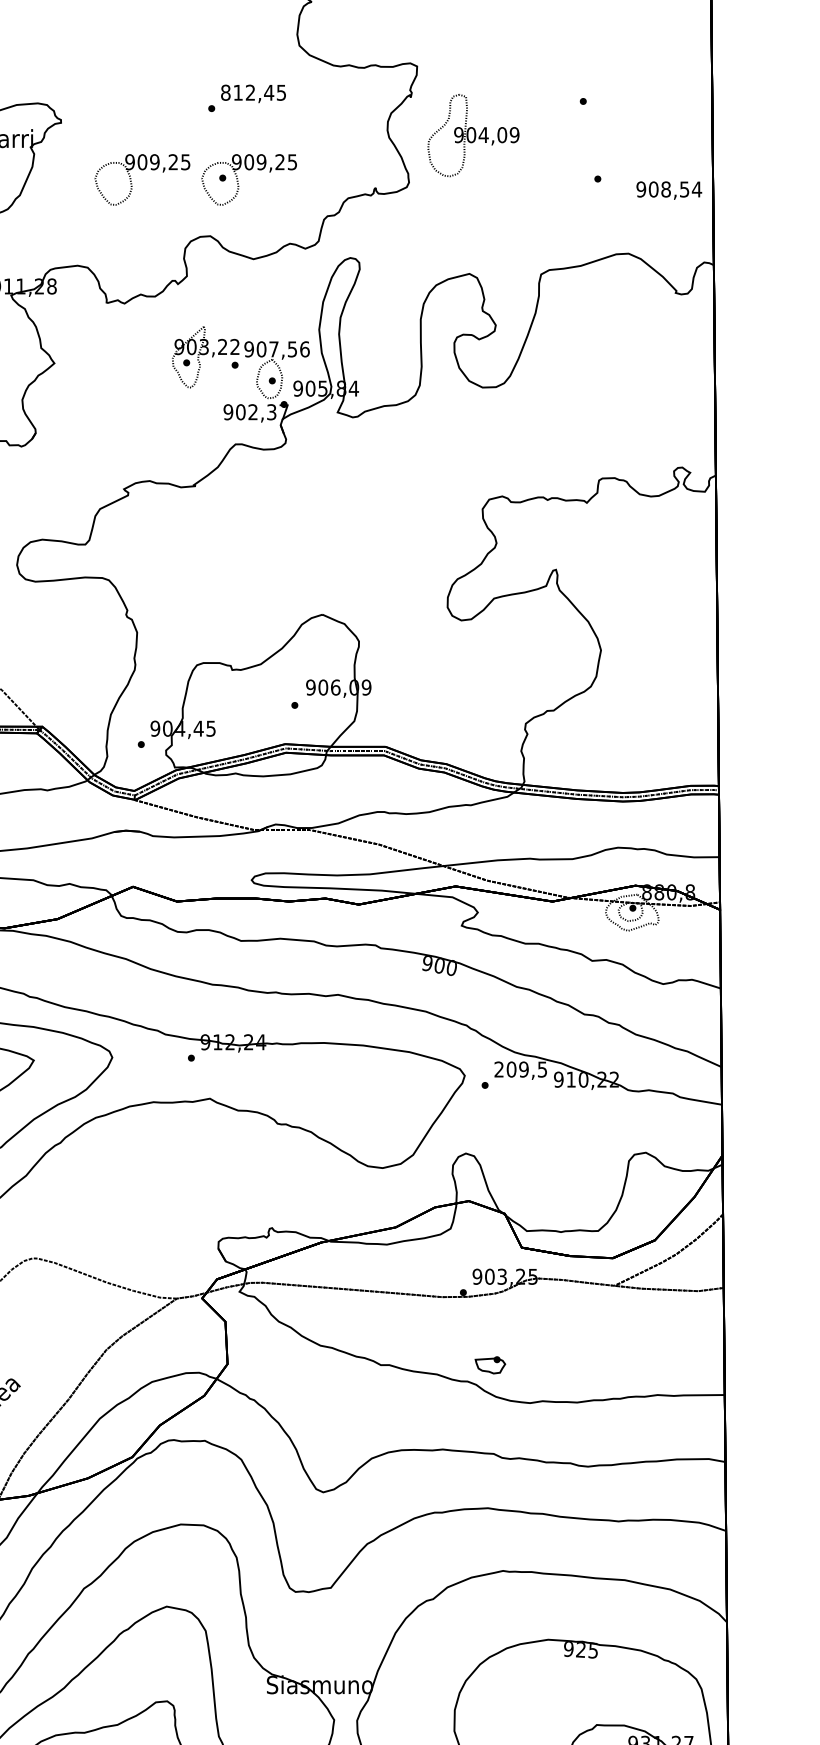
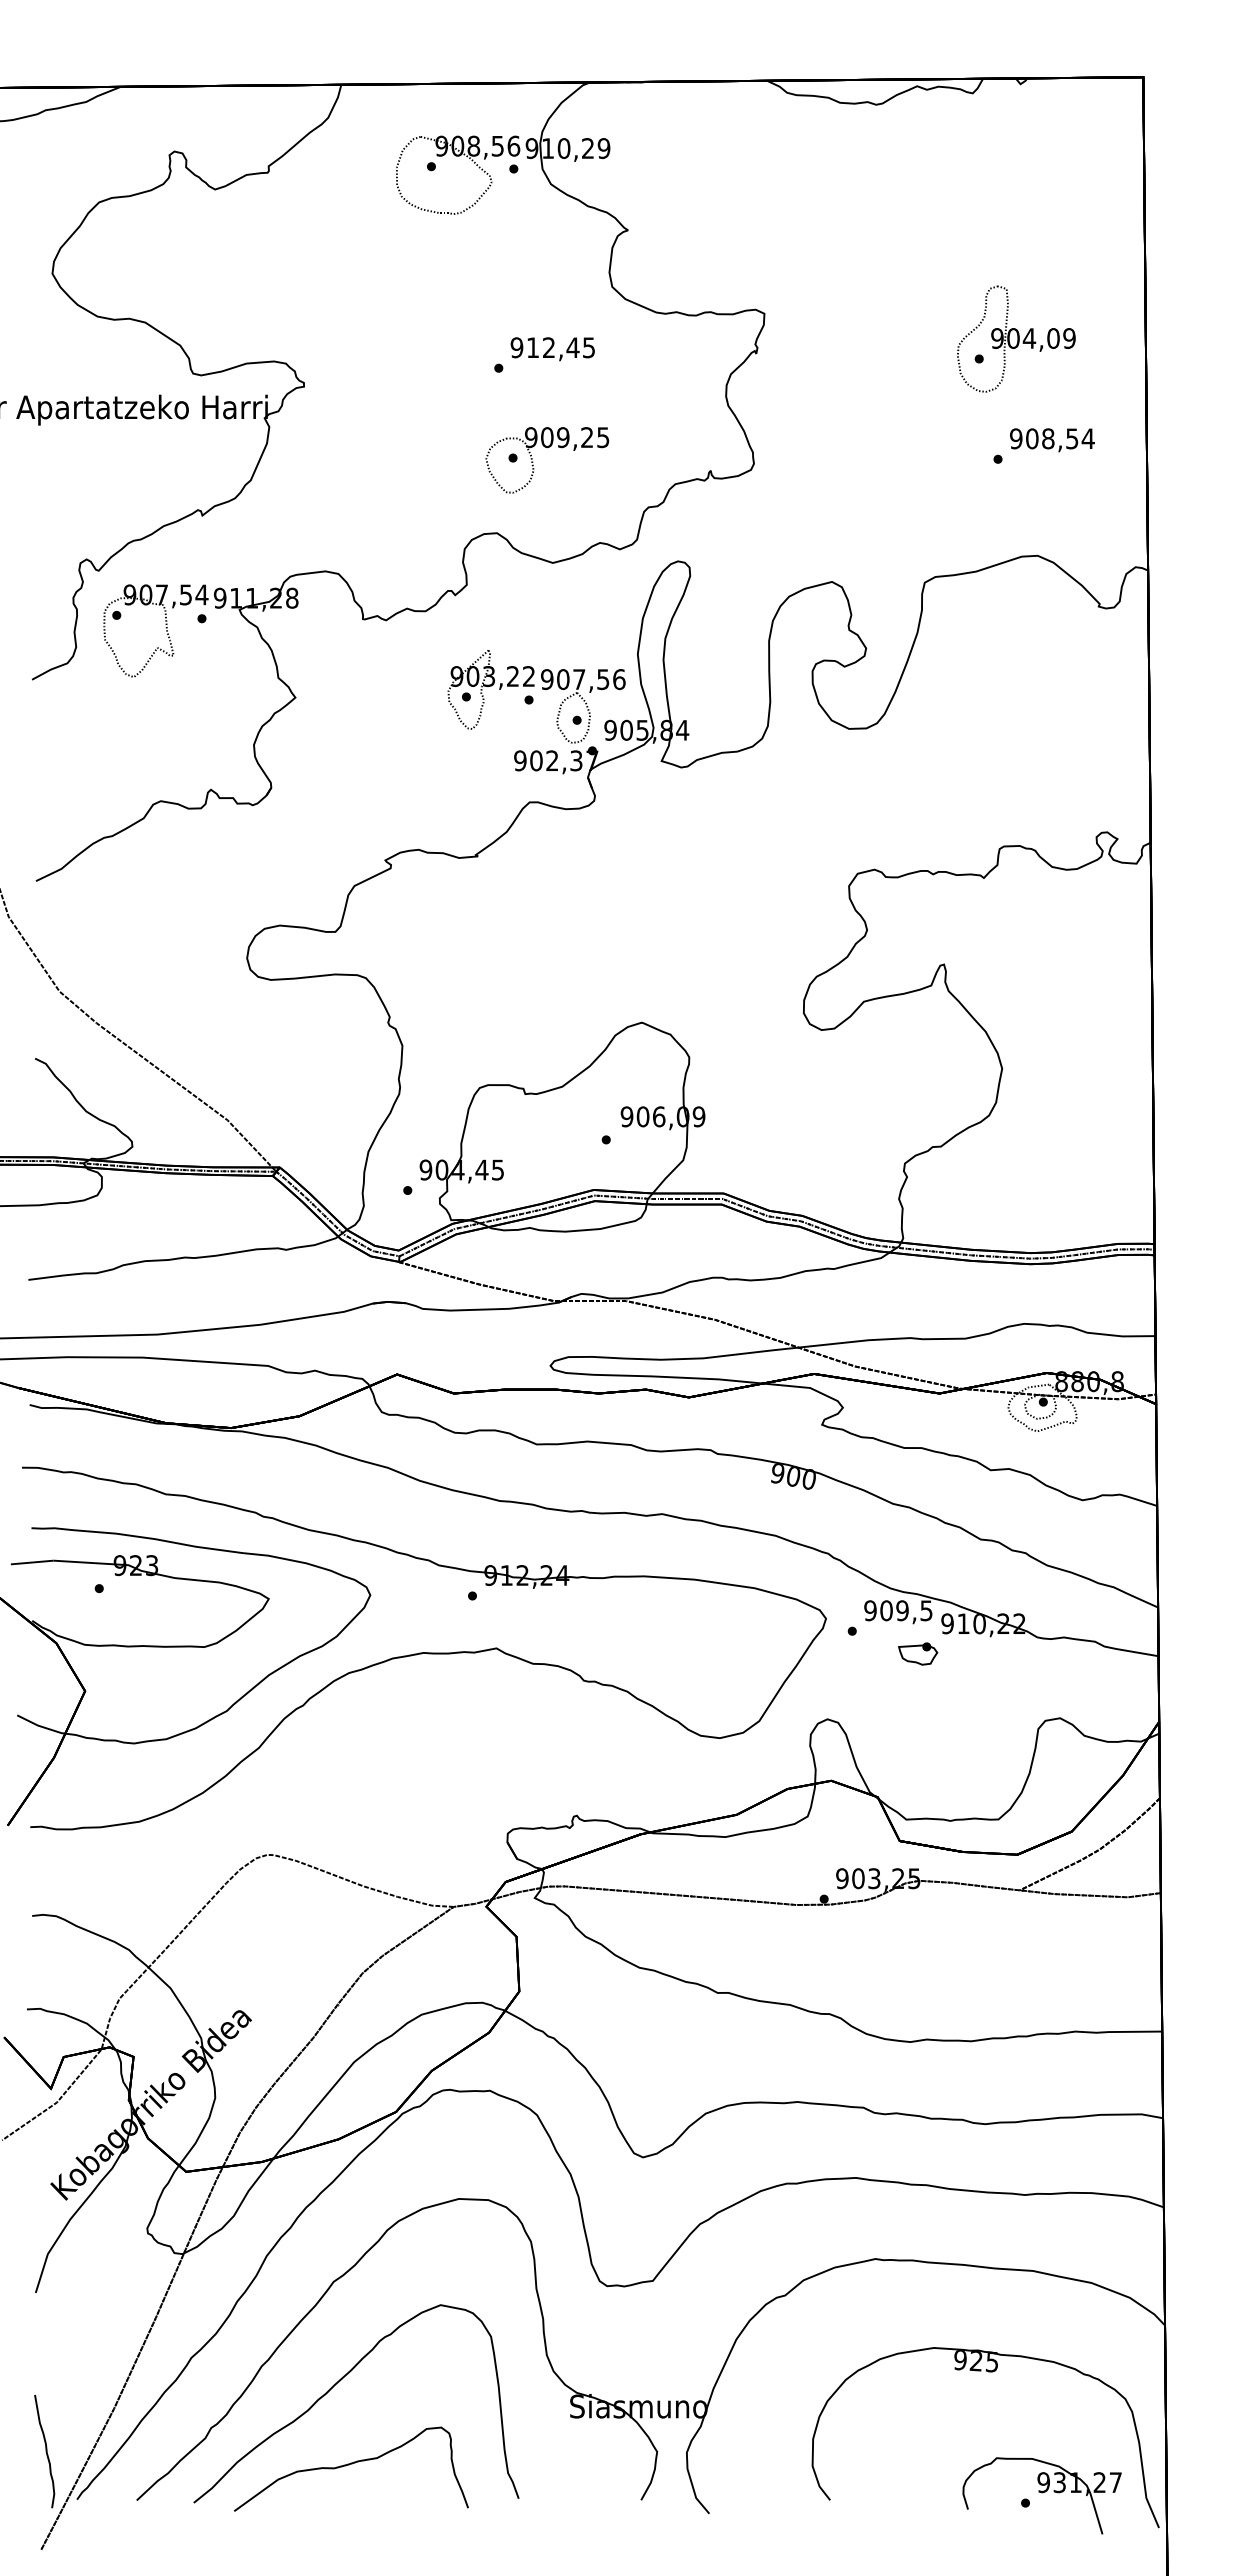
text: (225, 92) -> (516, 347), 812,45 -> 912,45
part: (473, 135) -> (1016, 338), moved
part: (142, 170) -> (409, 448), removed
text: (669, 190) -> (1052, 440), moved
text: (499, 1069) -> (870, 1610), 209,5 -> 909,5
part: (490, 1364) -> (918, 1653), moved

